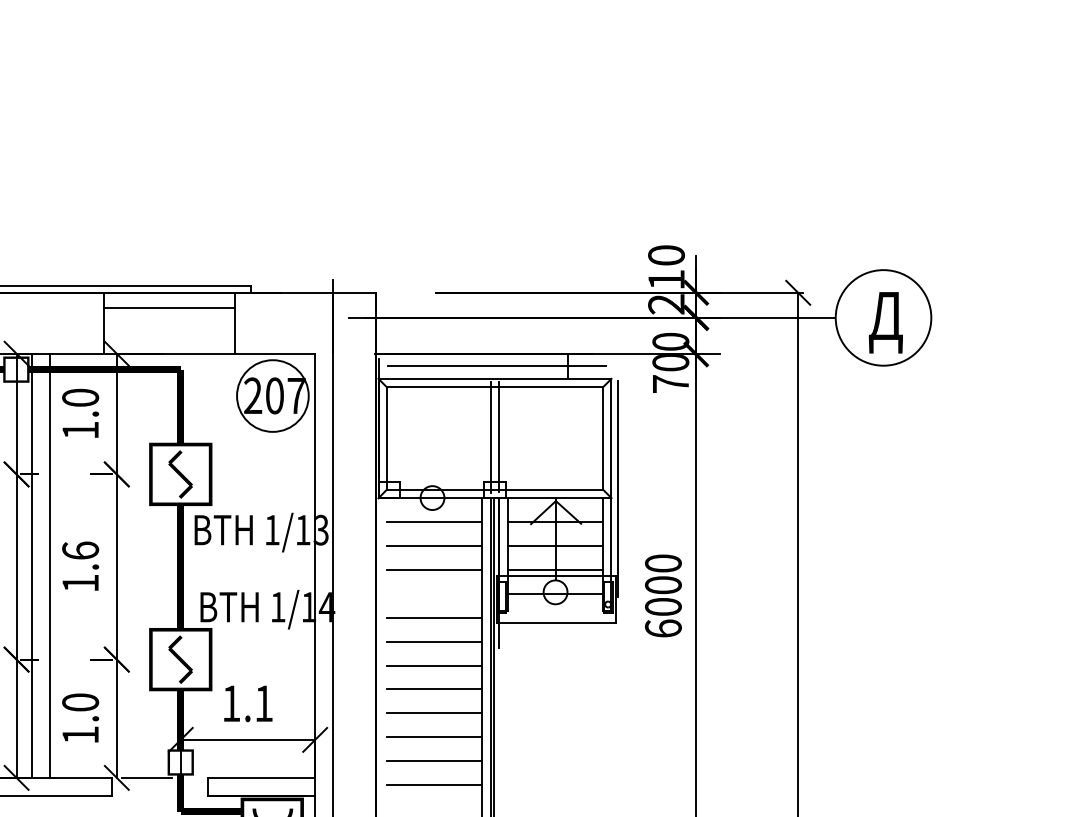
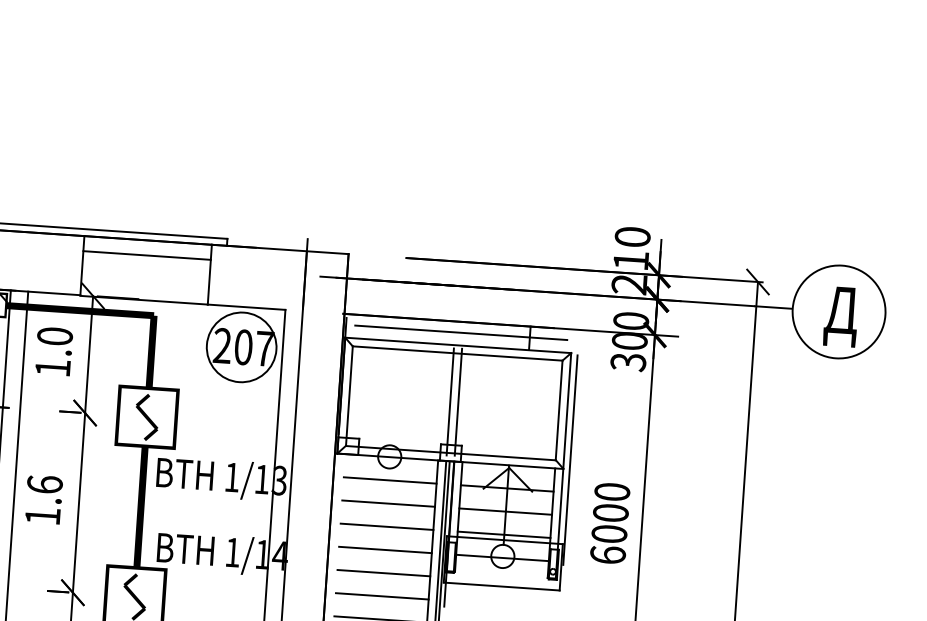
text: (670, 384) -> (628, 362), 70 -> 30
line: (434, 593) -> (385, 549), added
text: (663, 595) -> (610, 523), moved

